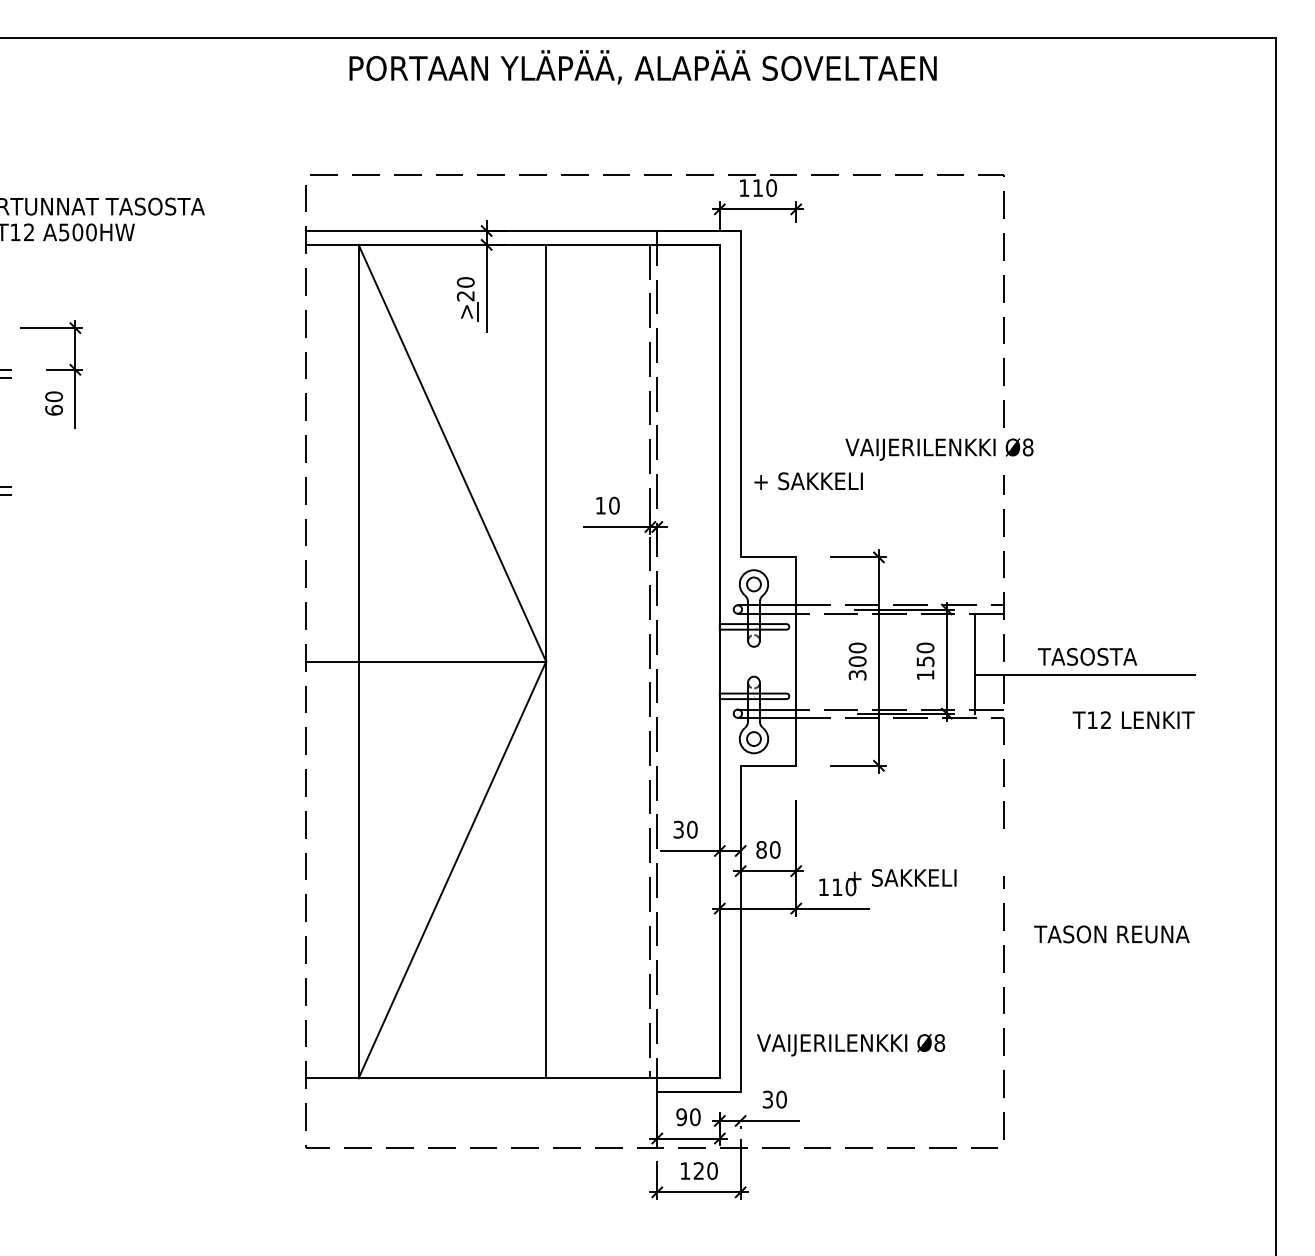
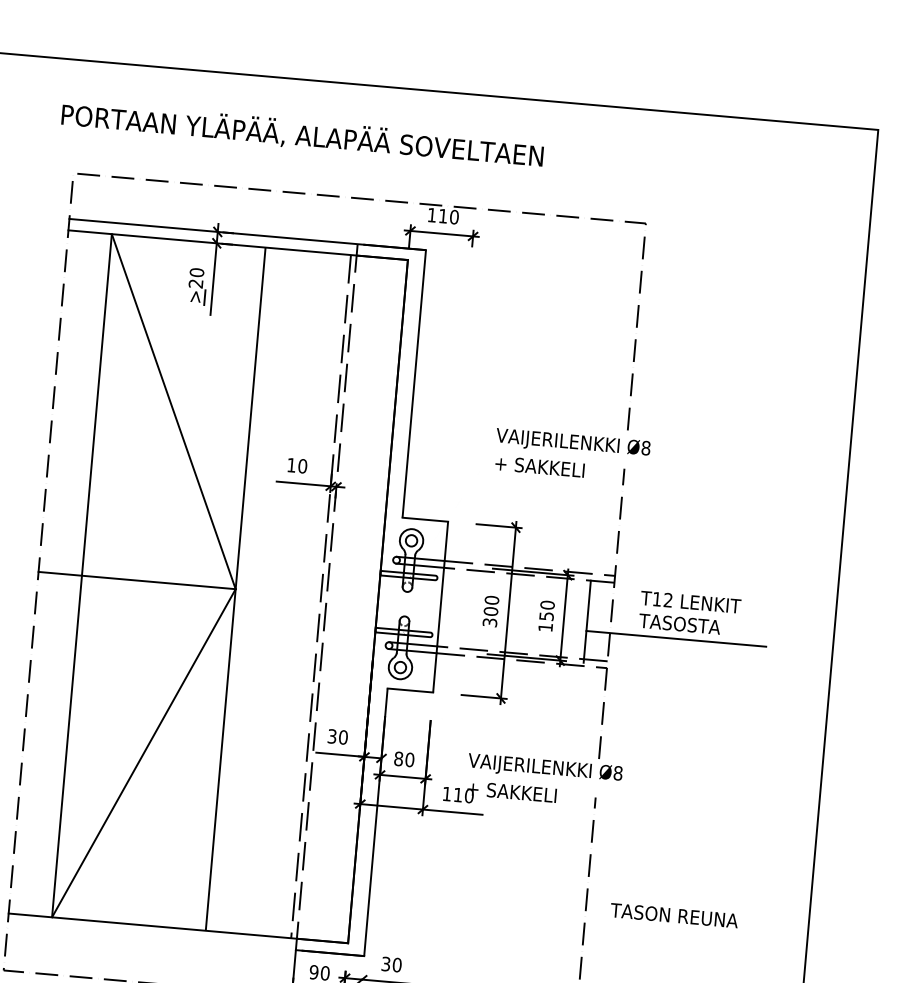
text: (642, 67) -> (302, 134), moved
text: (808, 481) -> (539, 467), moved
text: (1133, 719) -> (690, 601), moved
text: (1111, 934) -> (674, 915), moved
text: (851, 1045) -> (545, 769), moved

